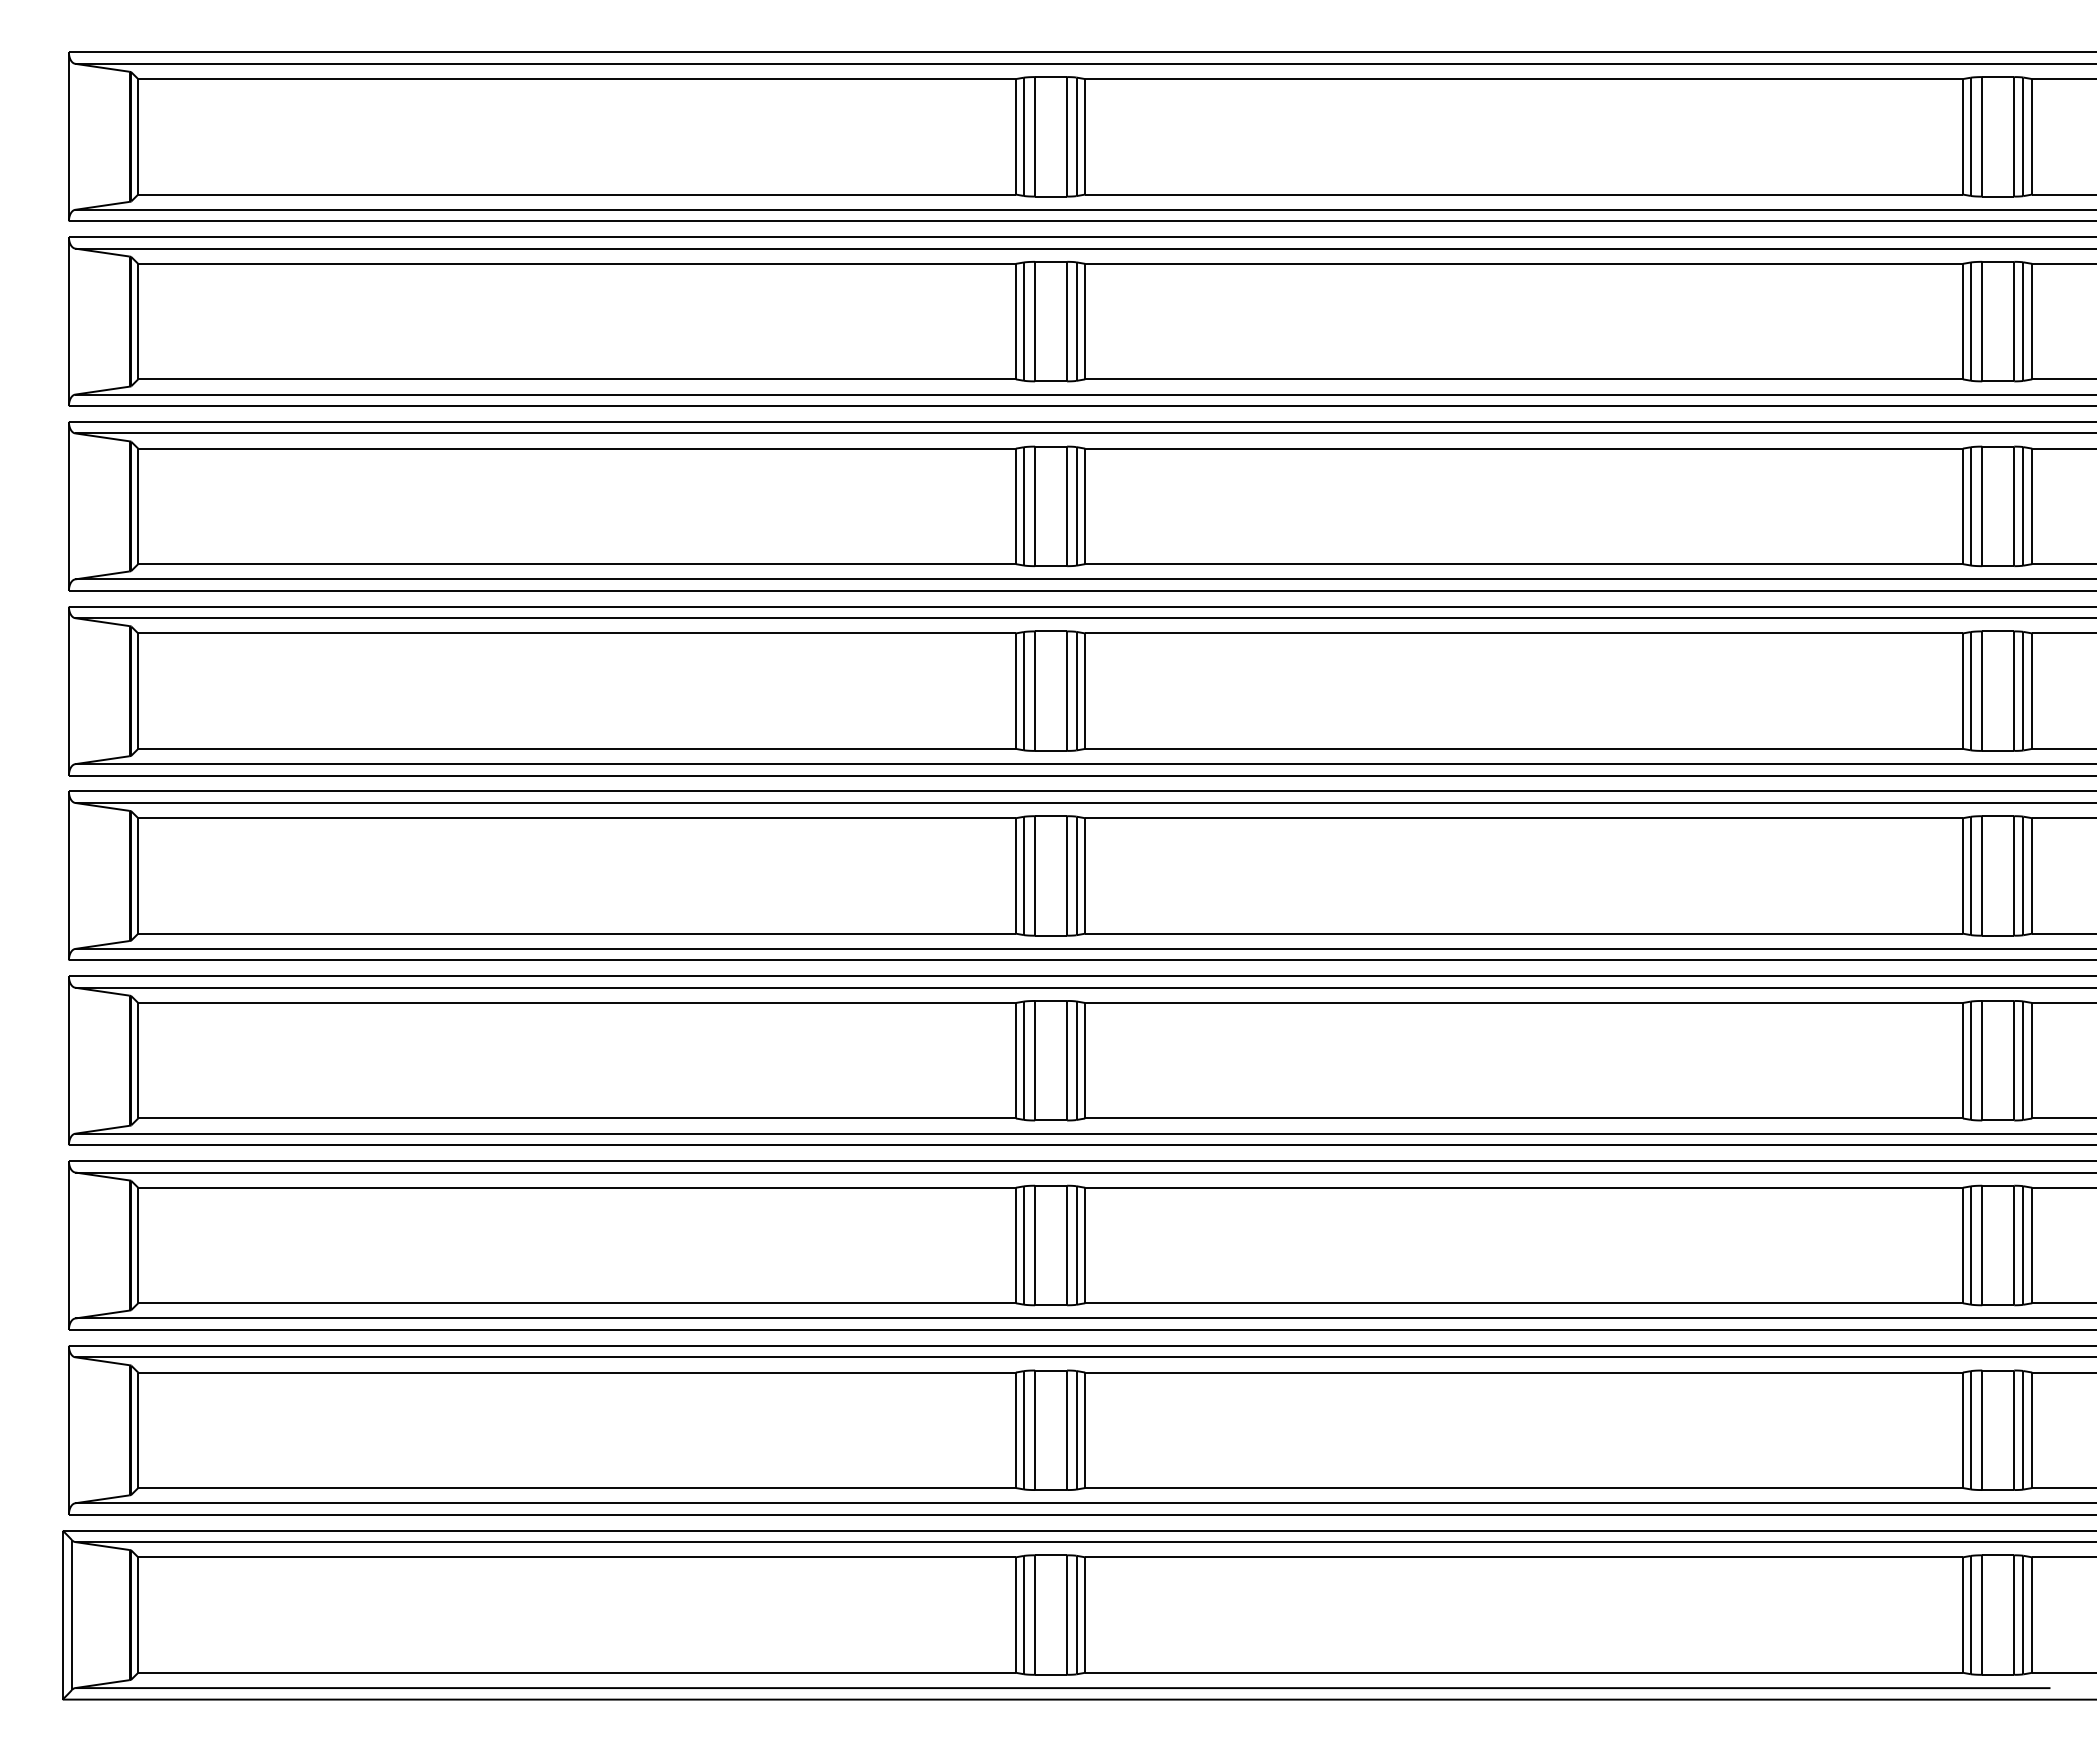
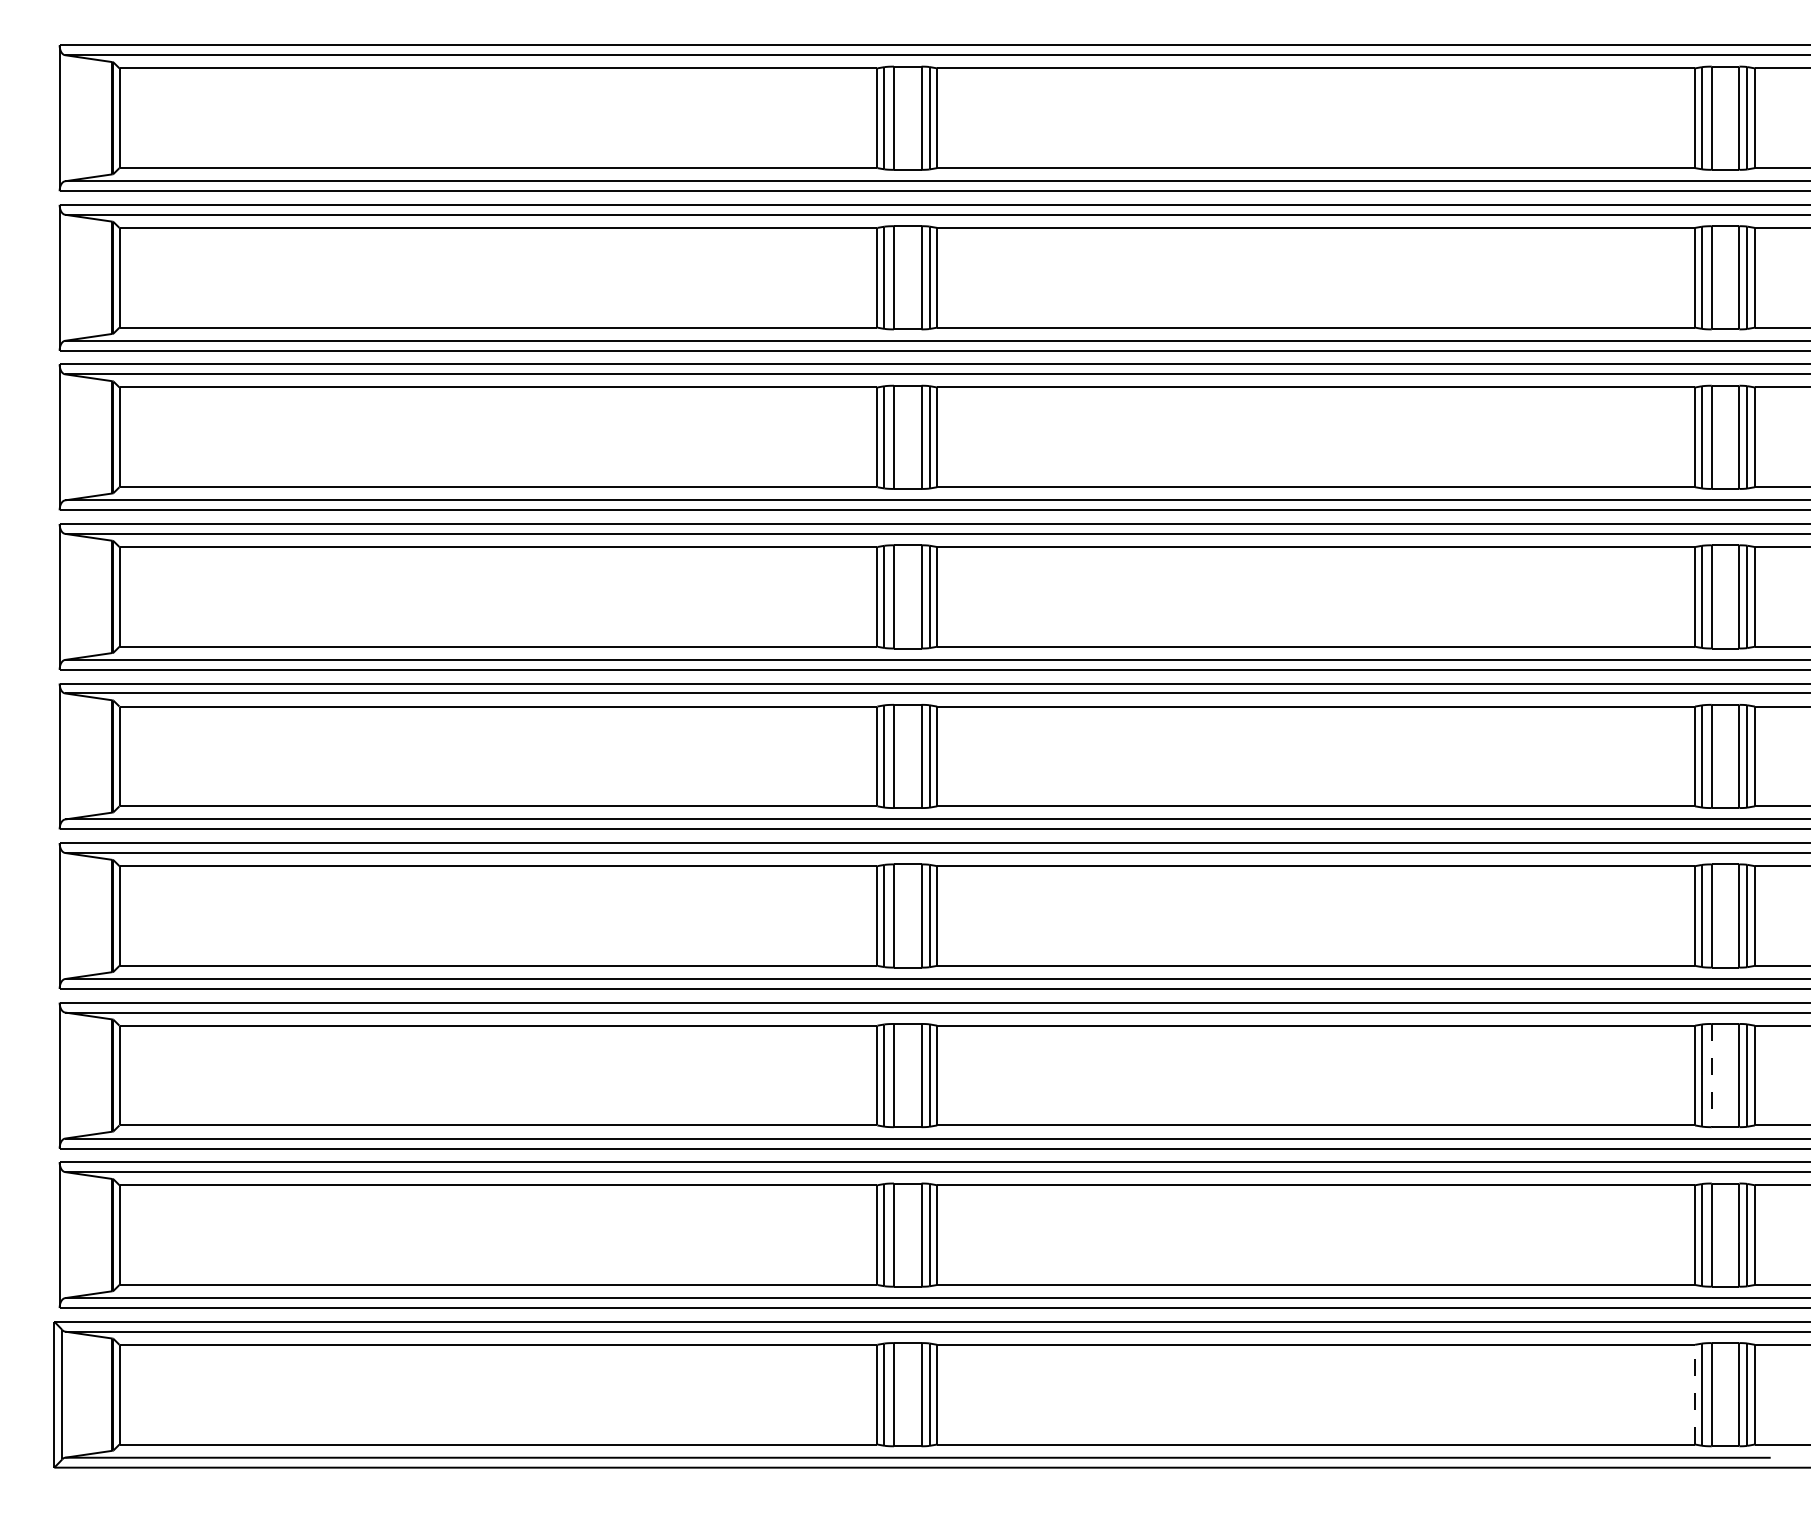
line: (1981, 1245) -> (1711, 1075), solid -> dashed
line: (1963, 1614) -> (1695, 1394), solid -> dashed

